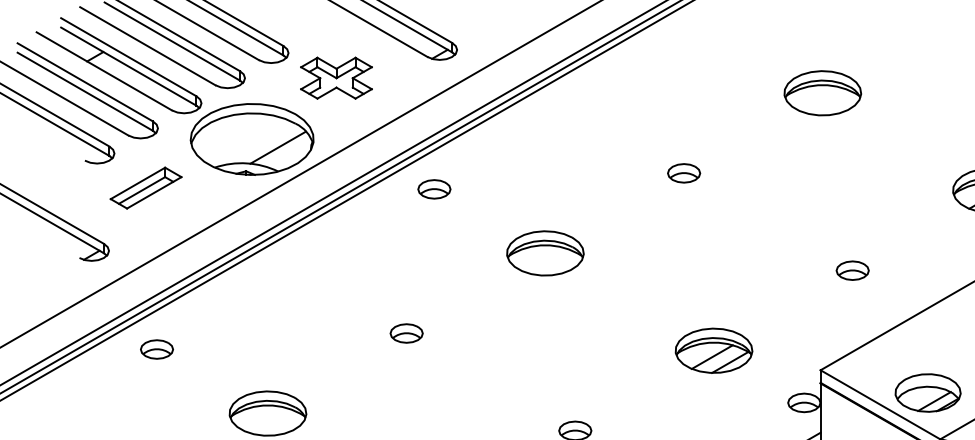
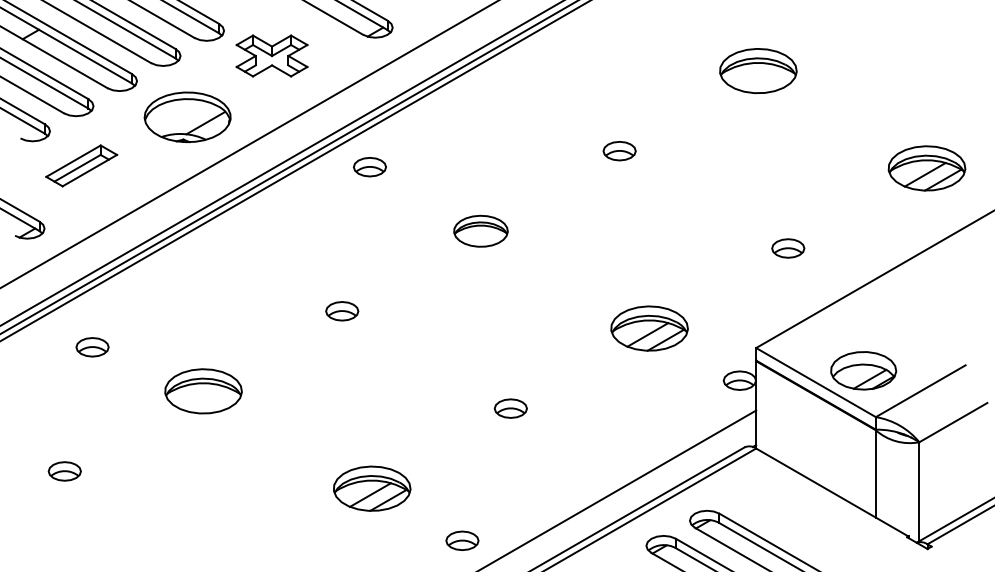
part: (251, 139) -> (187, 117), size x0.7
part: (544, 253) -> (480, 231), size x0.7
part: (156, 349) -> (92, 347), moved

